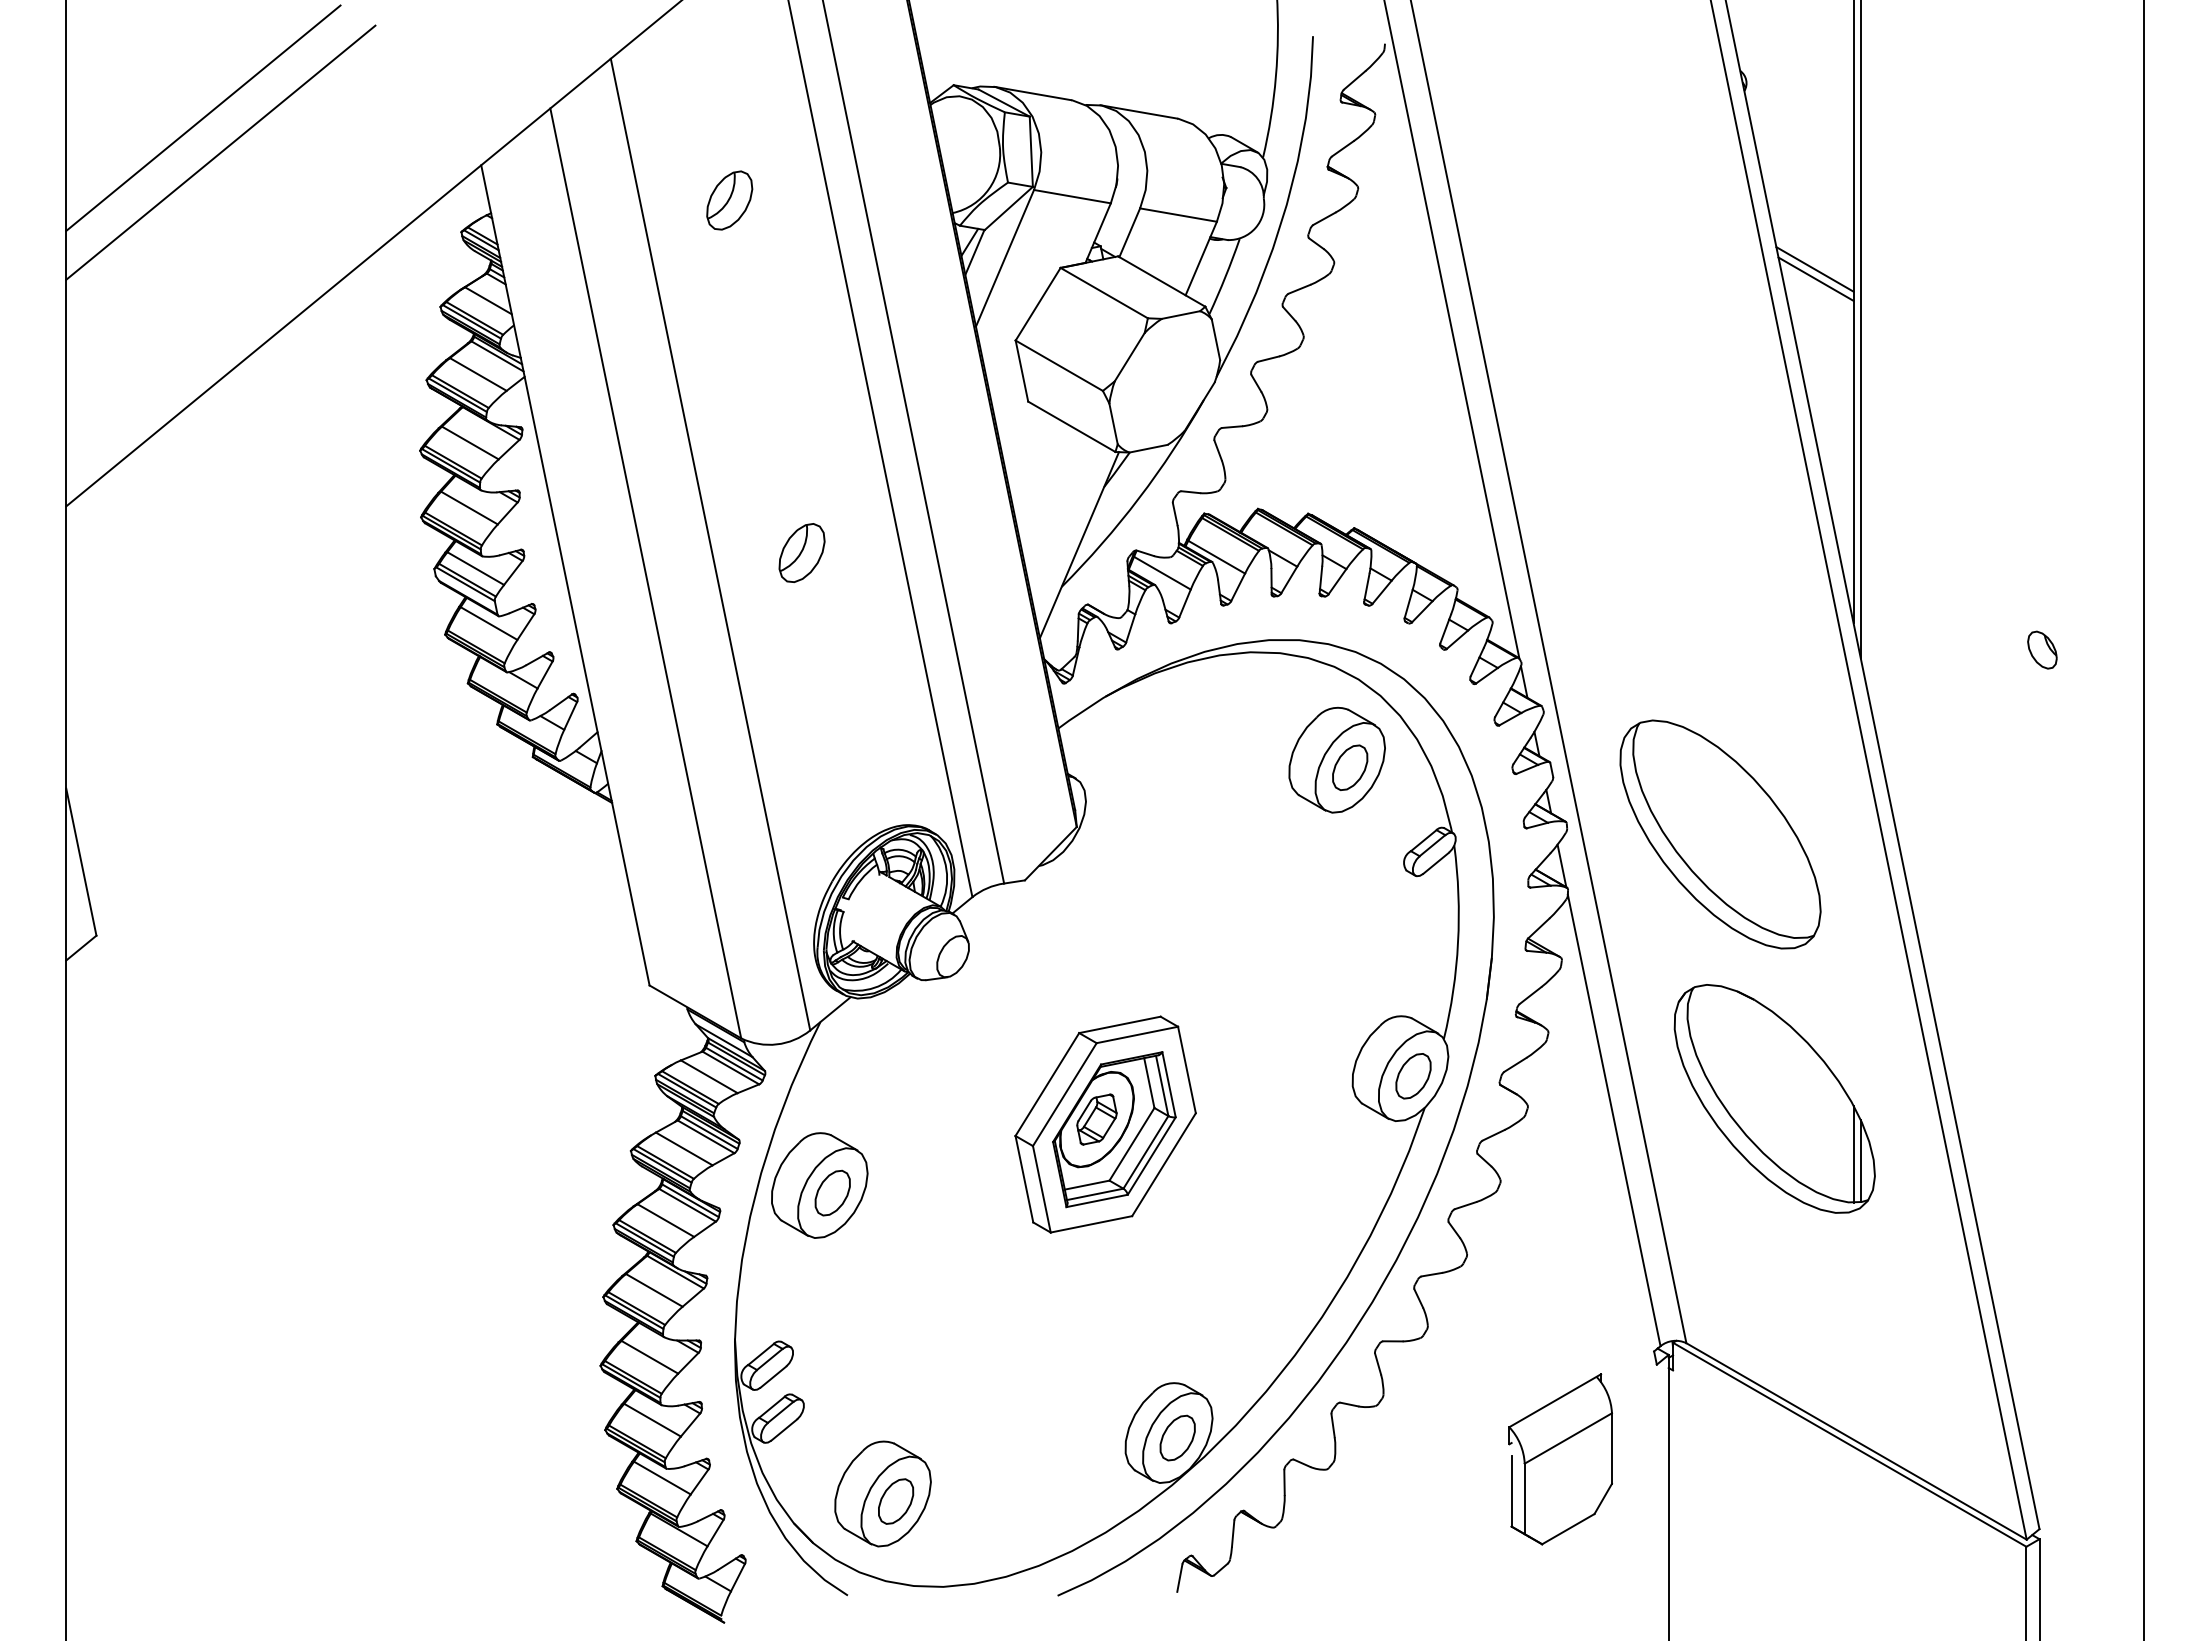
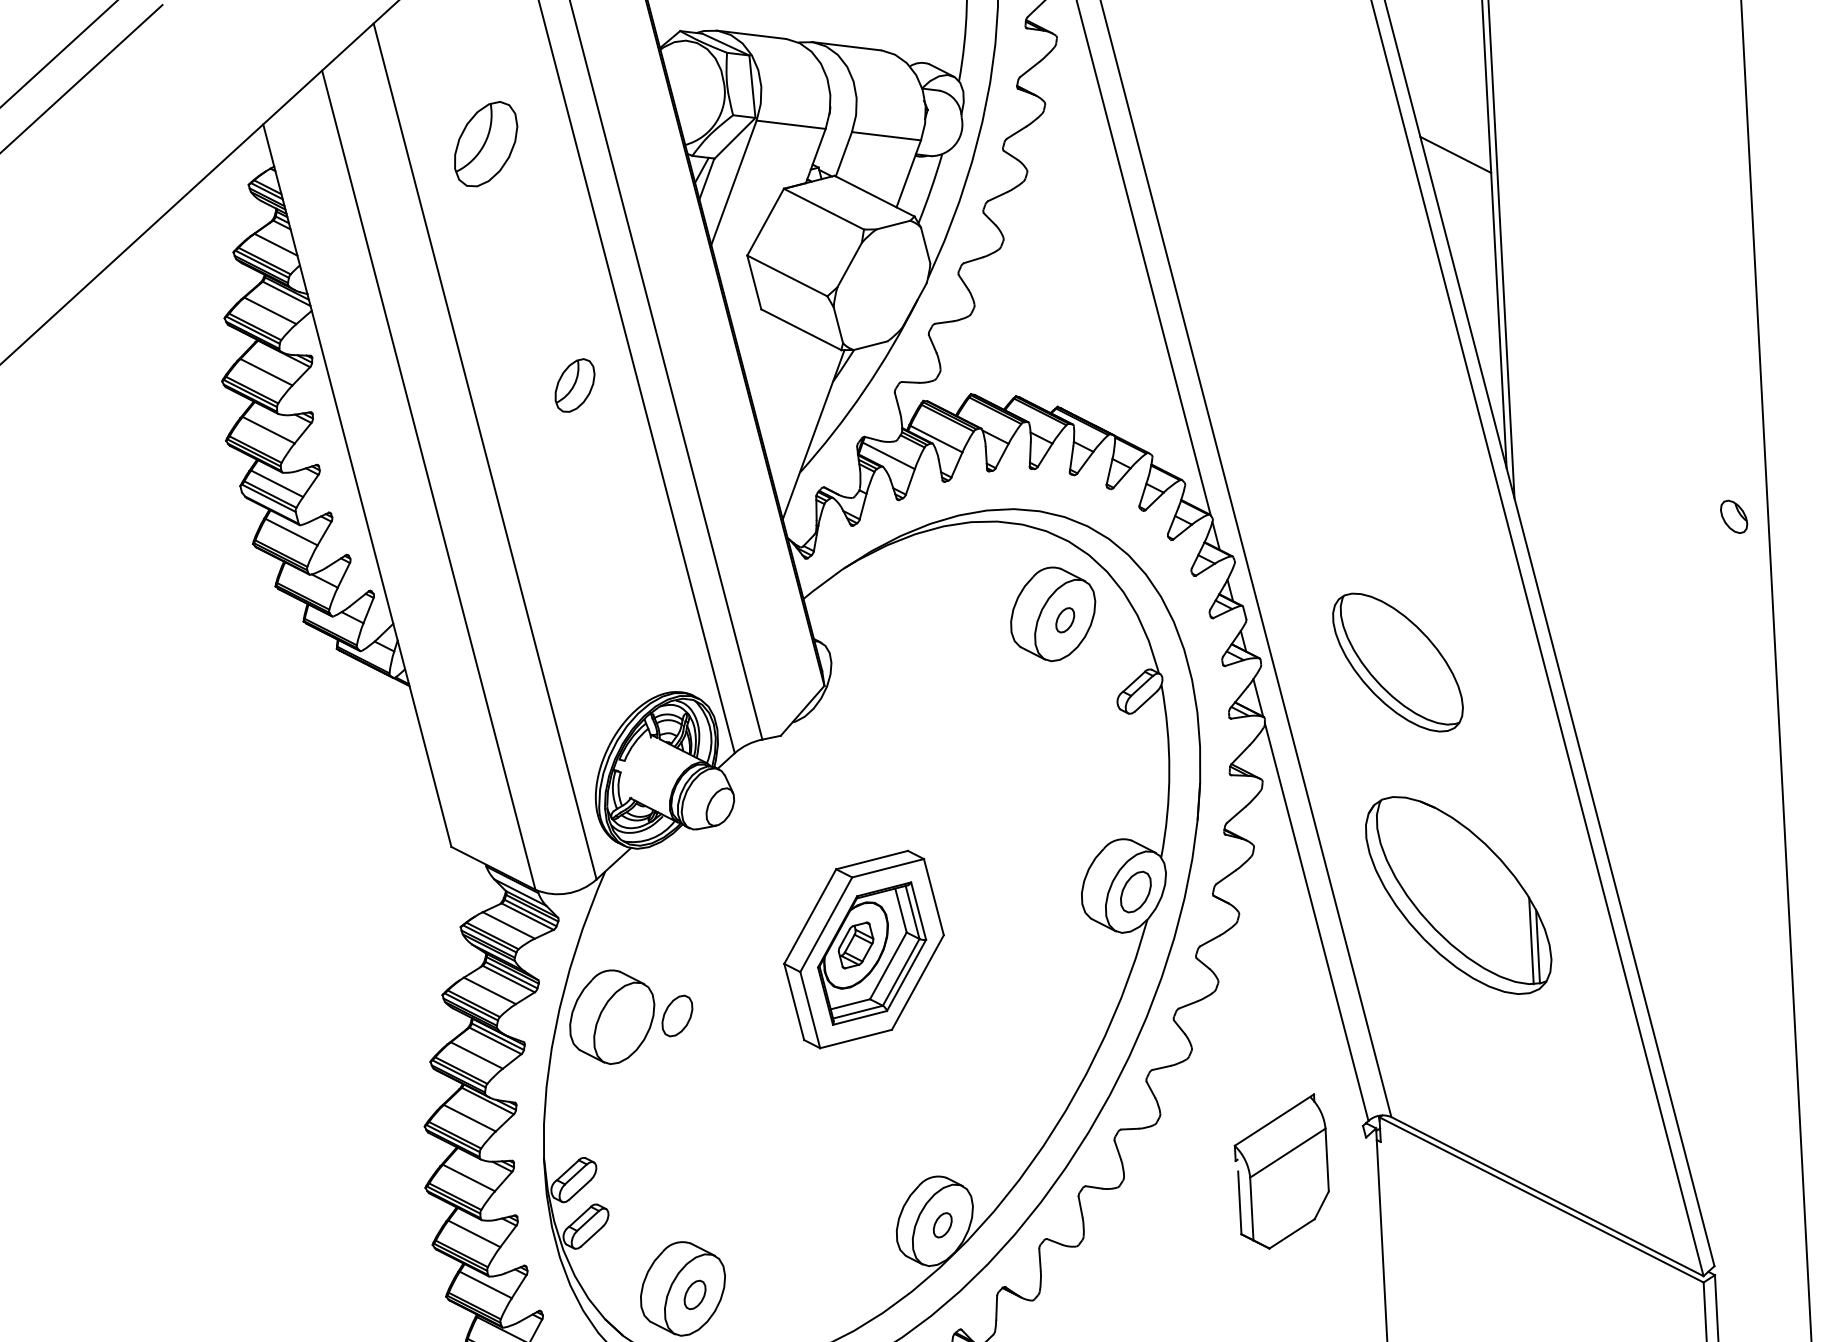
part: (729, 200) -> (485, 144), size x1.6
line: (1815, 278) -> (1456, 162), removed
part: (801, 552) -> (574, 385), moved
part: (2042, 649) -> (1734, 516), moved
part: (1350, 767) -> (1065, 620), size x0.6
part: (1720, 834) -> (1398, 662), size x0.7
part: (832, 1192) -> (677, 1015), moved
part: (1177, 1437) -> (942, 1224), size x0.6
part: (1560, 1459) -> (1281, 1172), moved
part: (896, 1501) -> (695, 1294), size x0.7

